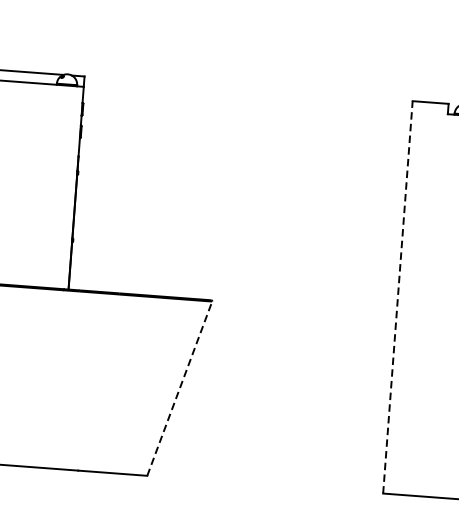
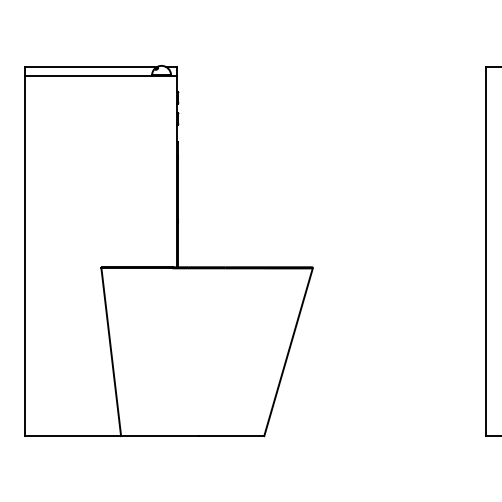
line: (398, 297) -> (486, 251), dashed -> solid
line: (179, 387) -> (288, 351), dashed -> solid

